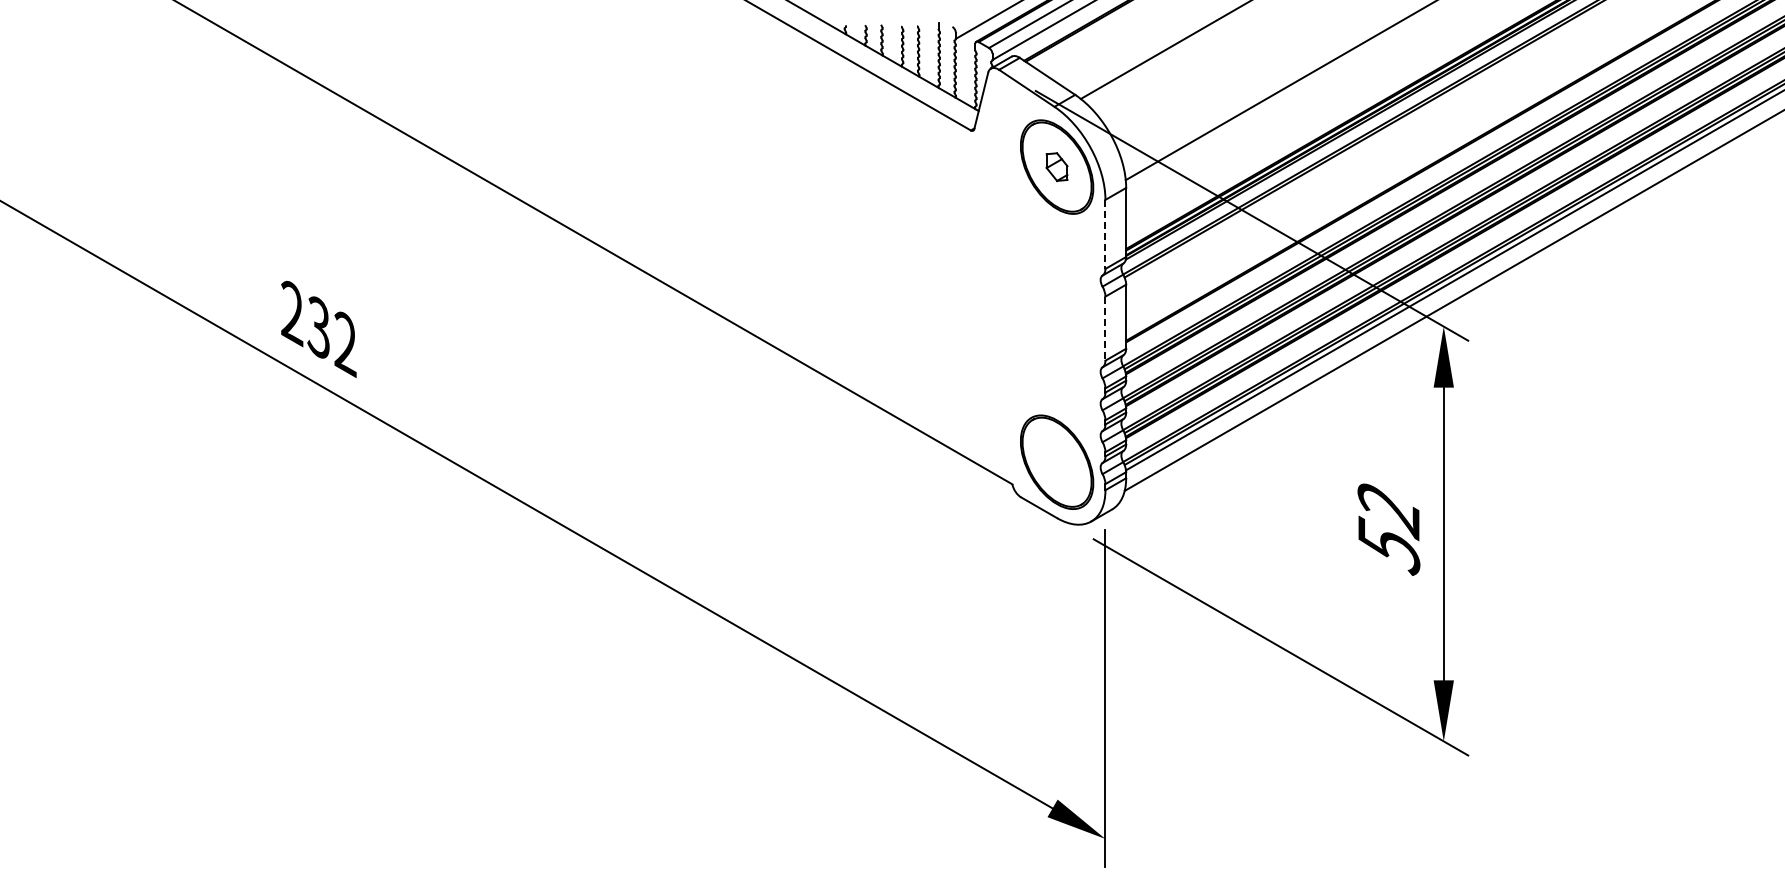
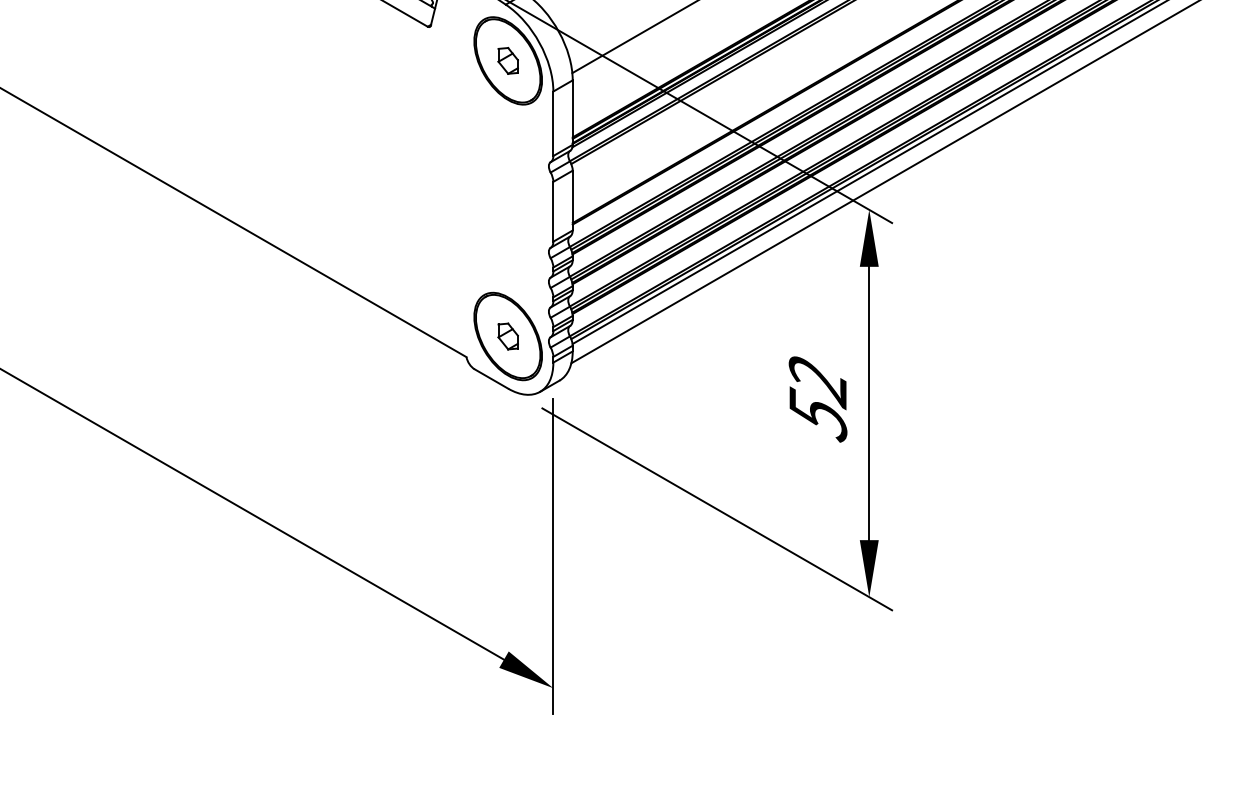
line: (1105, 234) -> (553, 123), dashed -> solid
line: (1105, 329) -> (553, 212), dashed -> solid
part: (1056, 462) -> (507, 336), added

